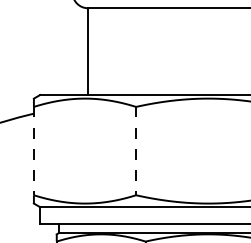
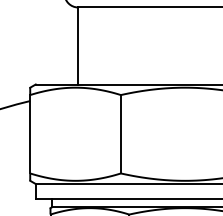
line: (33, 151) -> (29, 134), dashed -> solid
line: (136, 151) -> (121, 134), dashed -> solid

